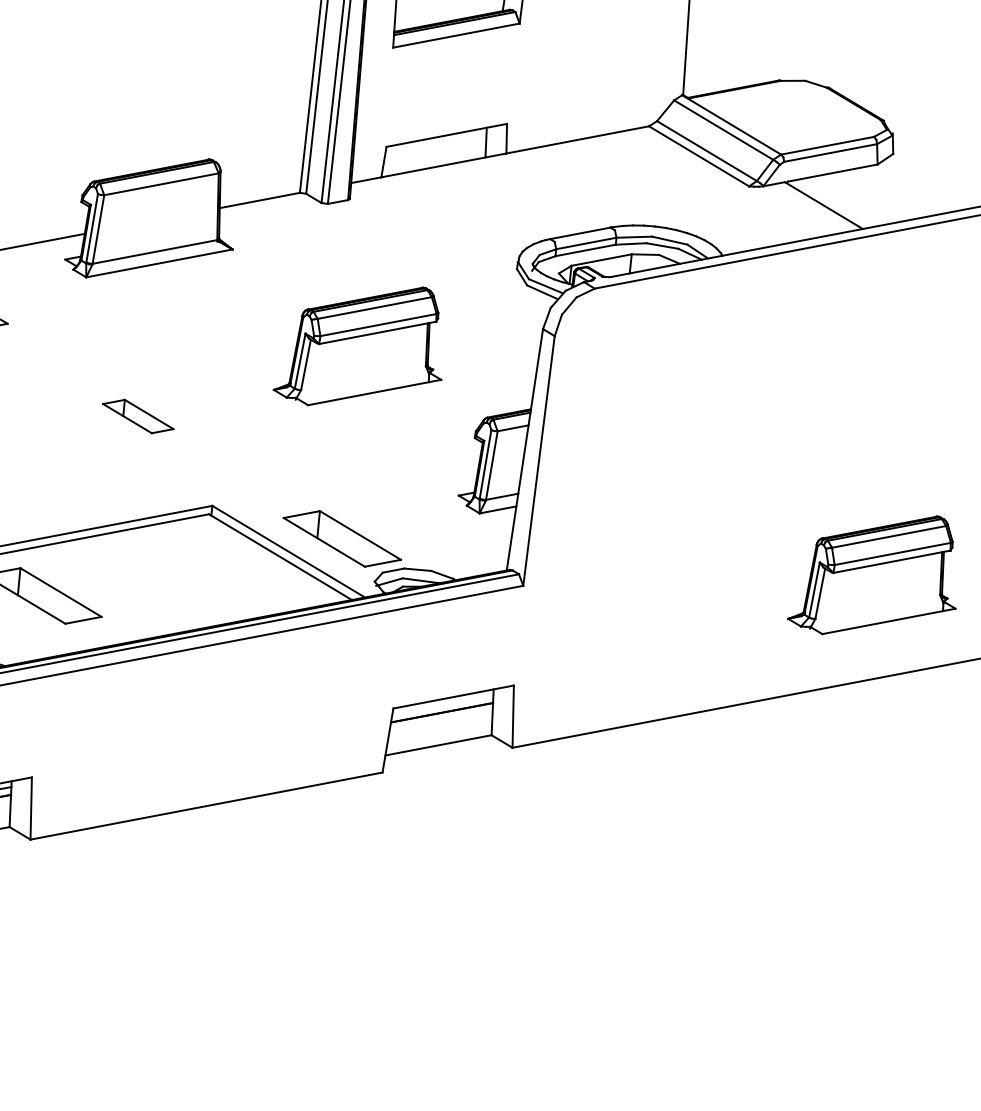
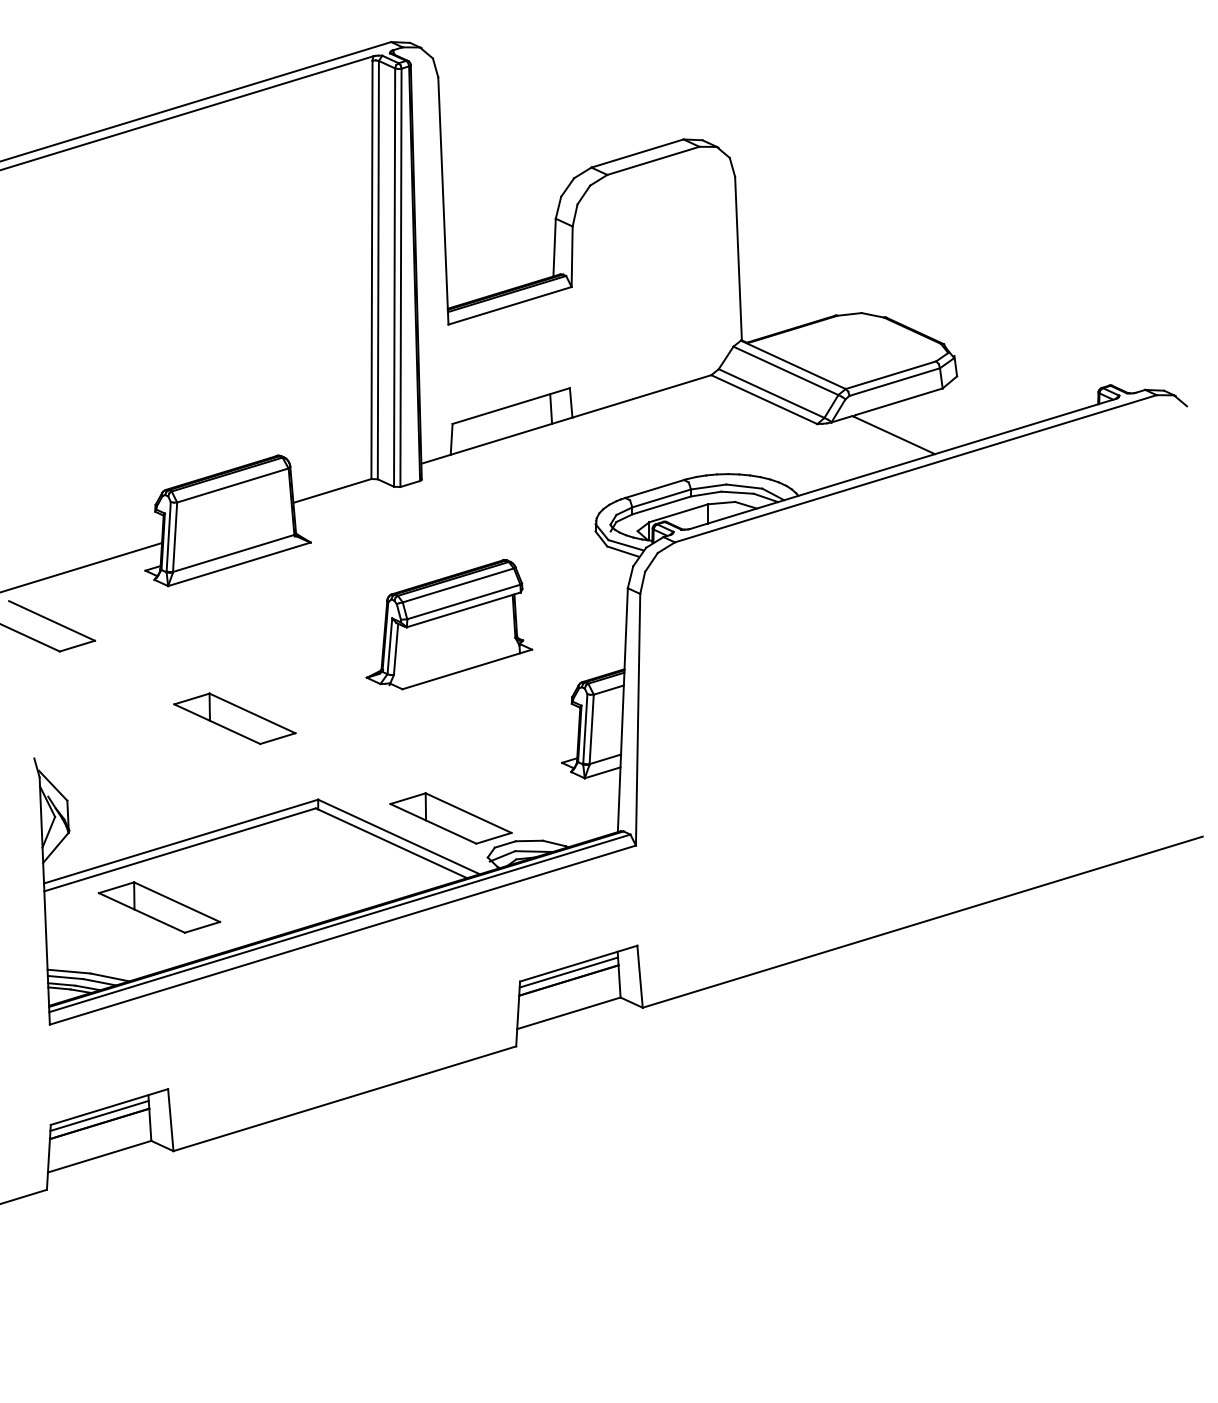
part: (137, 416) -> (234, 718), size x1.67
part: (876, 574) -> (985, 796), removed
line: (442, 704) -> (568, 972), added

